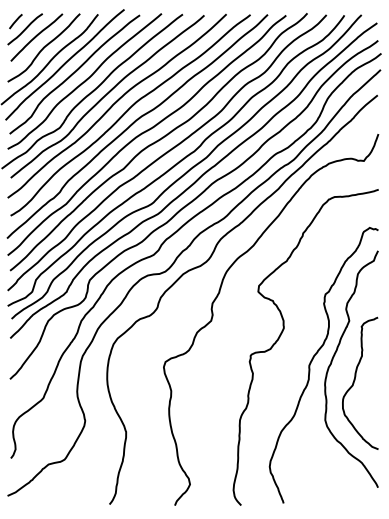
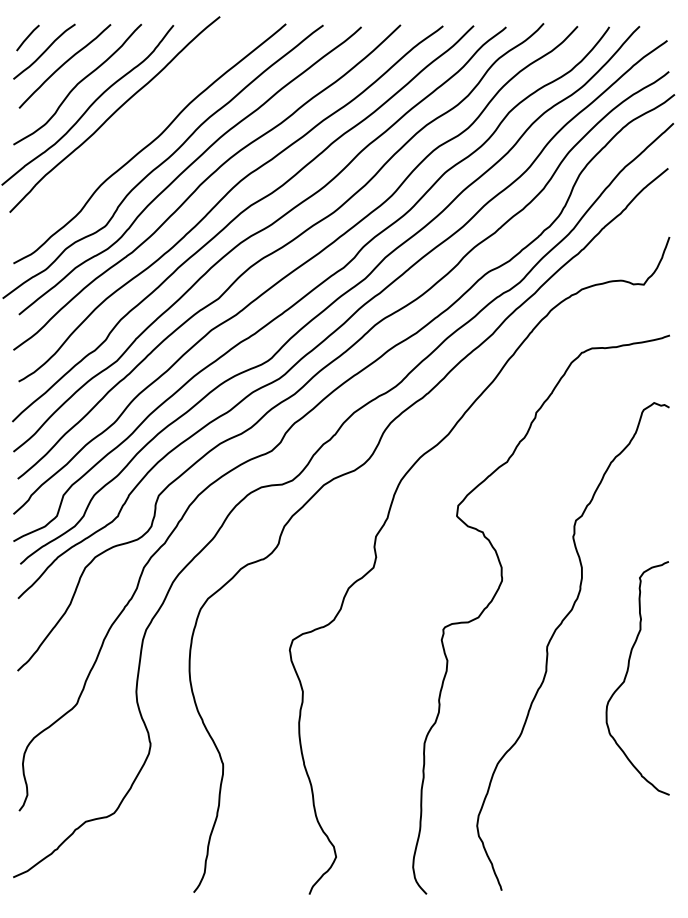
curve: (74, 73) -> (131, 129), removed
curve: (332, 362) -> (588, 641), removed

